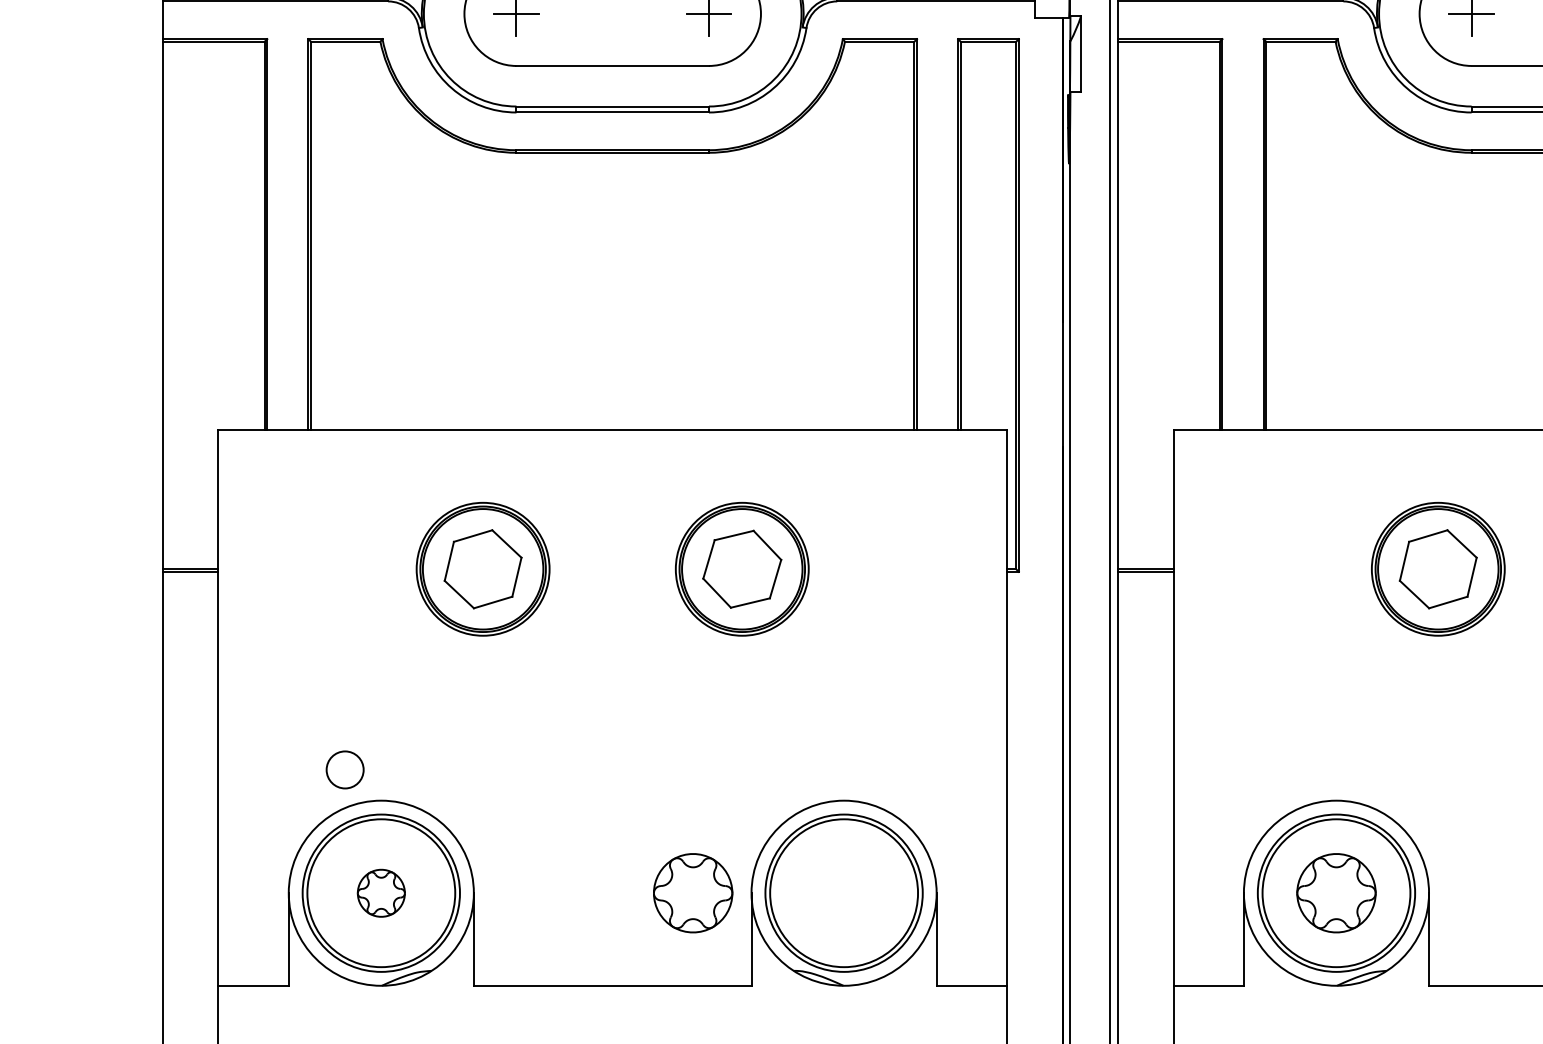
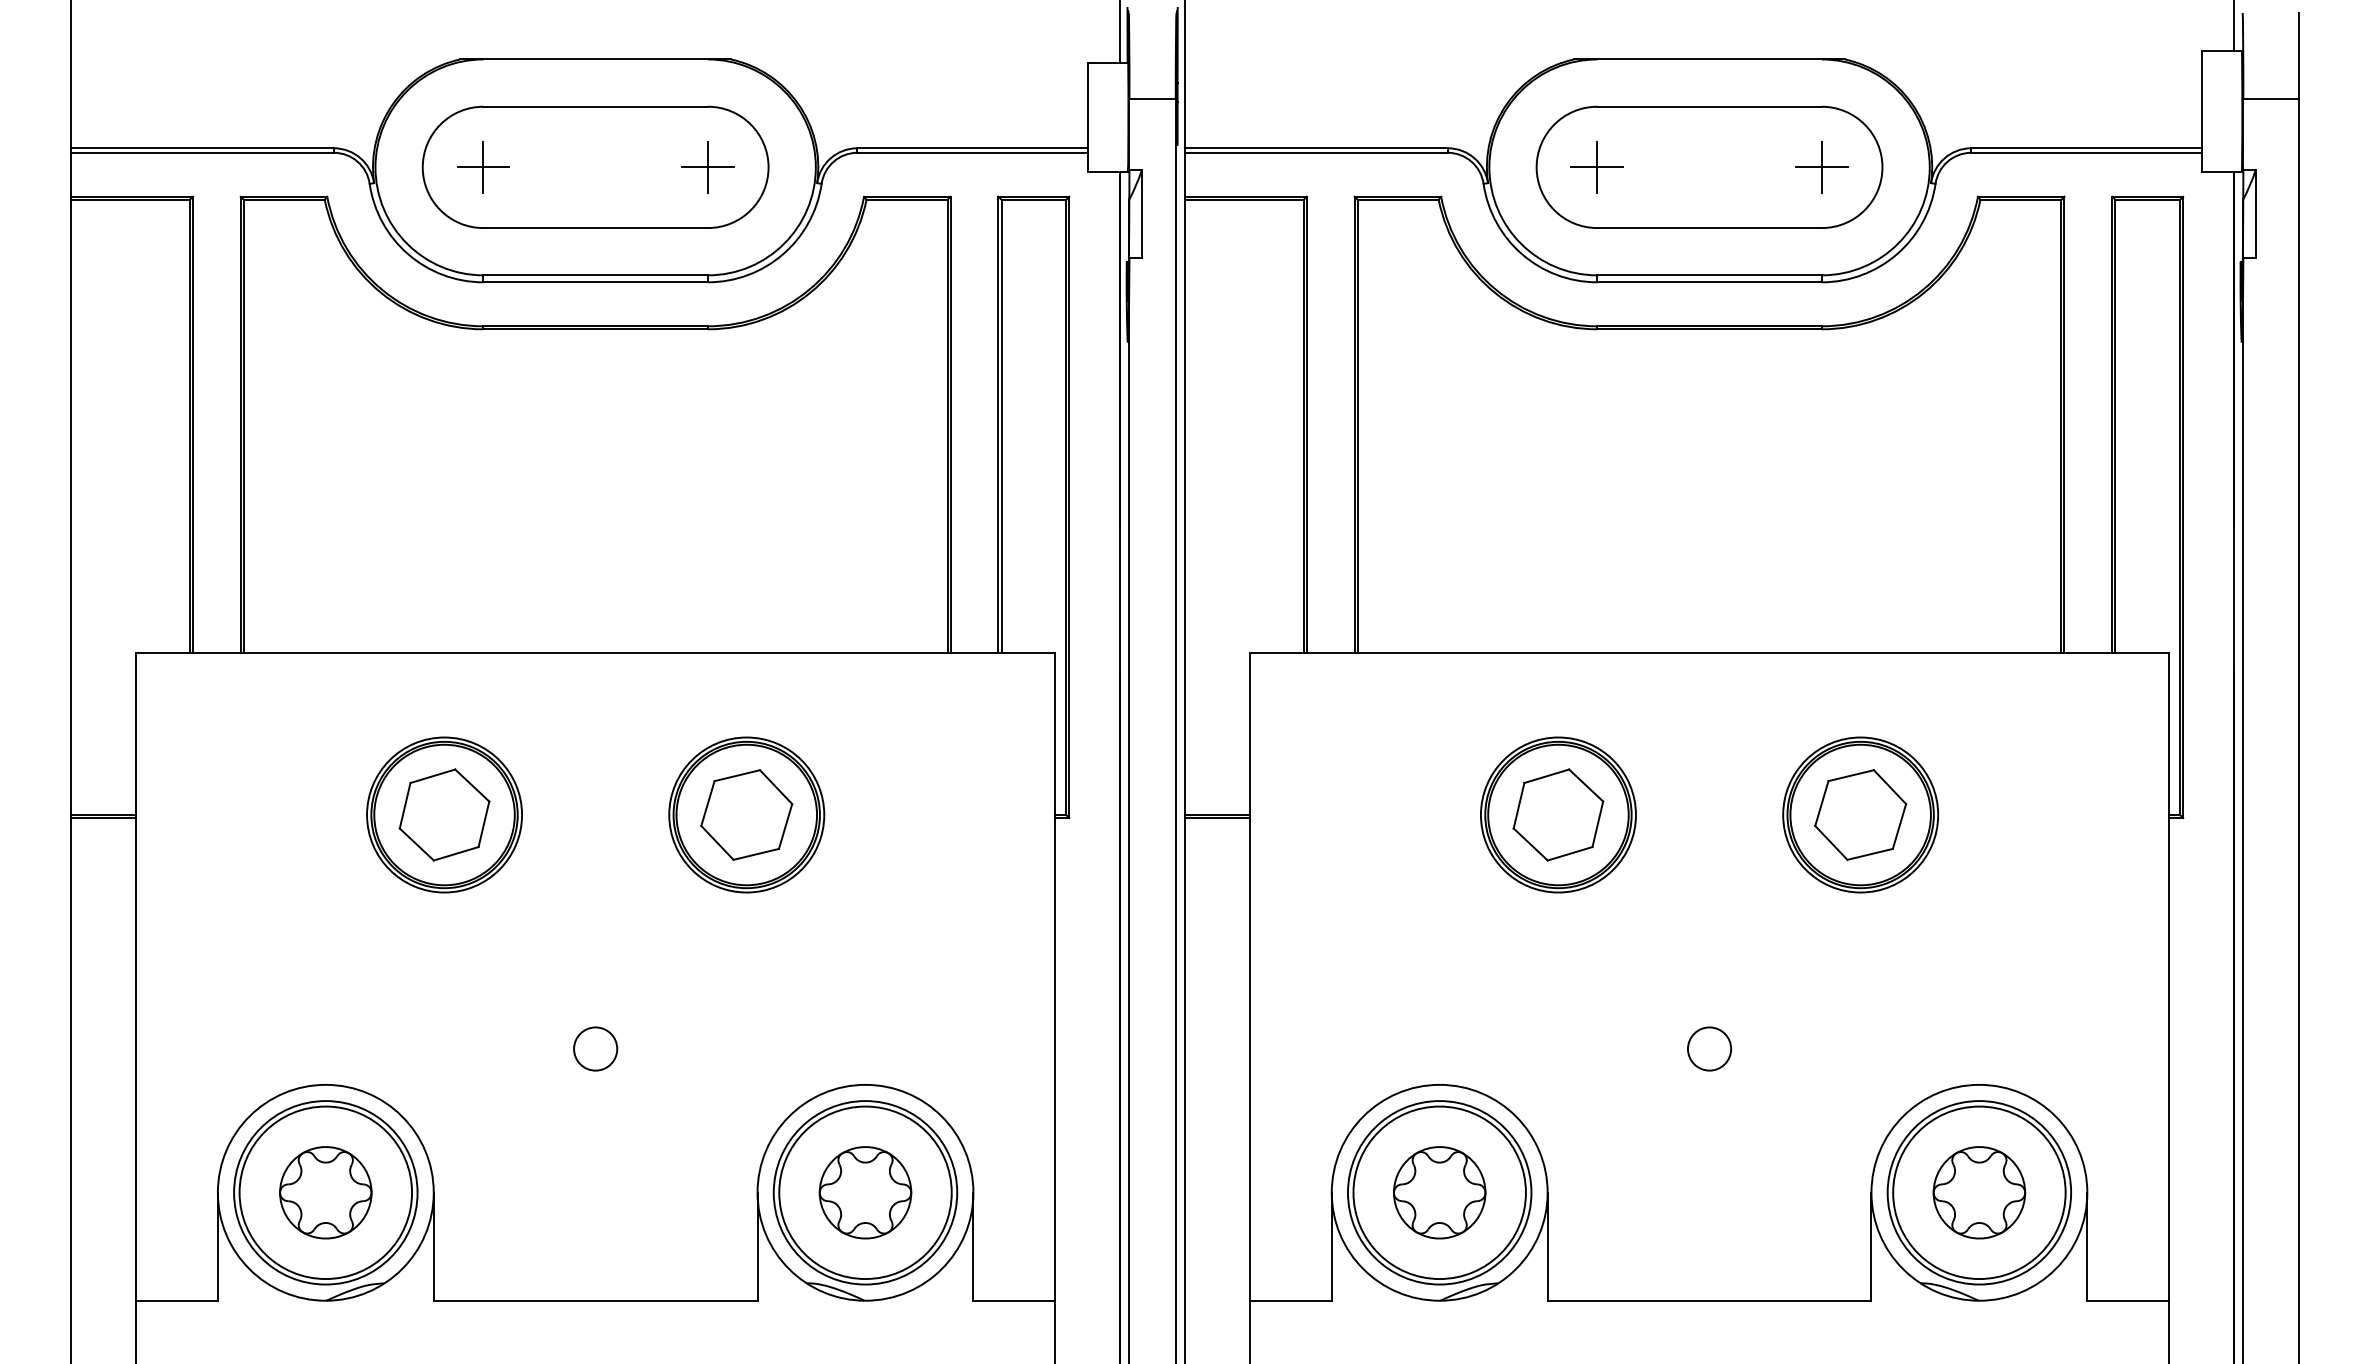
circle: (345, 769) -> (595, 1048), moved
part: (381, 892) -> (325, 1192), size x1.67
part: (693, 892) -> (865, 1192), moved

